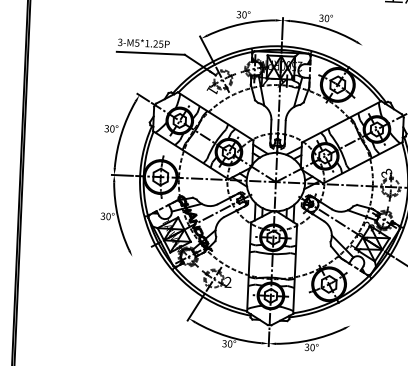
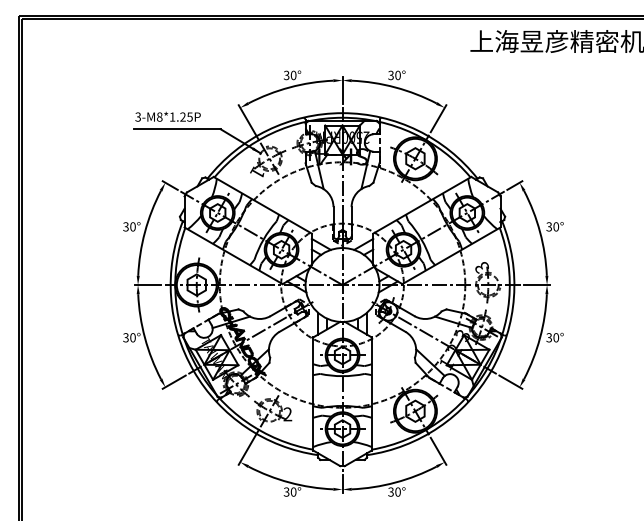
text: (137, 42) -> (159, 116), 3-M5*1.25P -> 3-M8*1.25P
line: (357, 53) -> (438, 118), added
line: (139, 252) -> (173, 381), added
line: (345, 316) -> (438, 450), added

